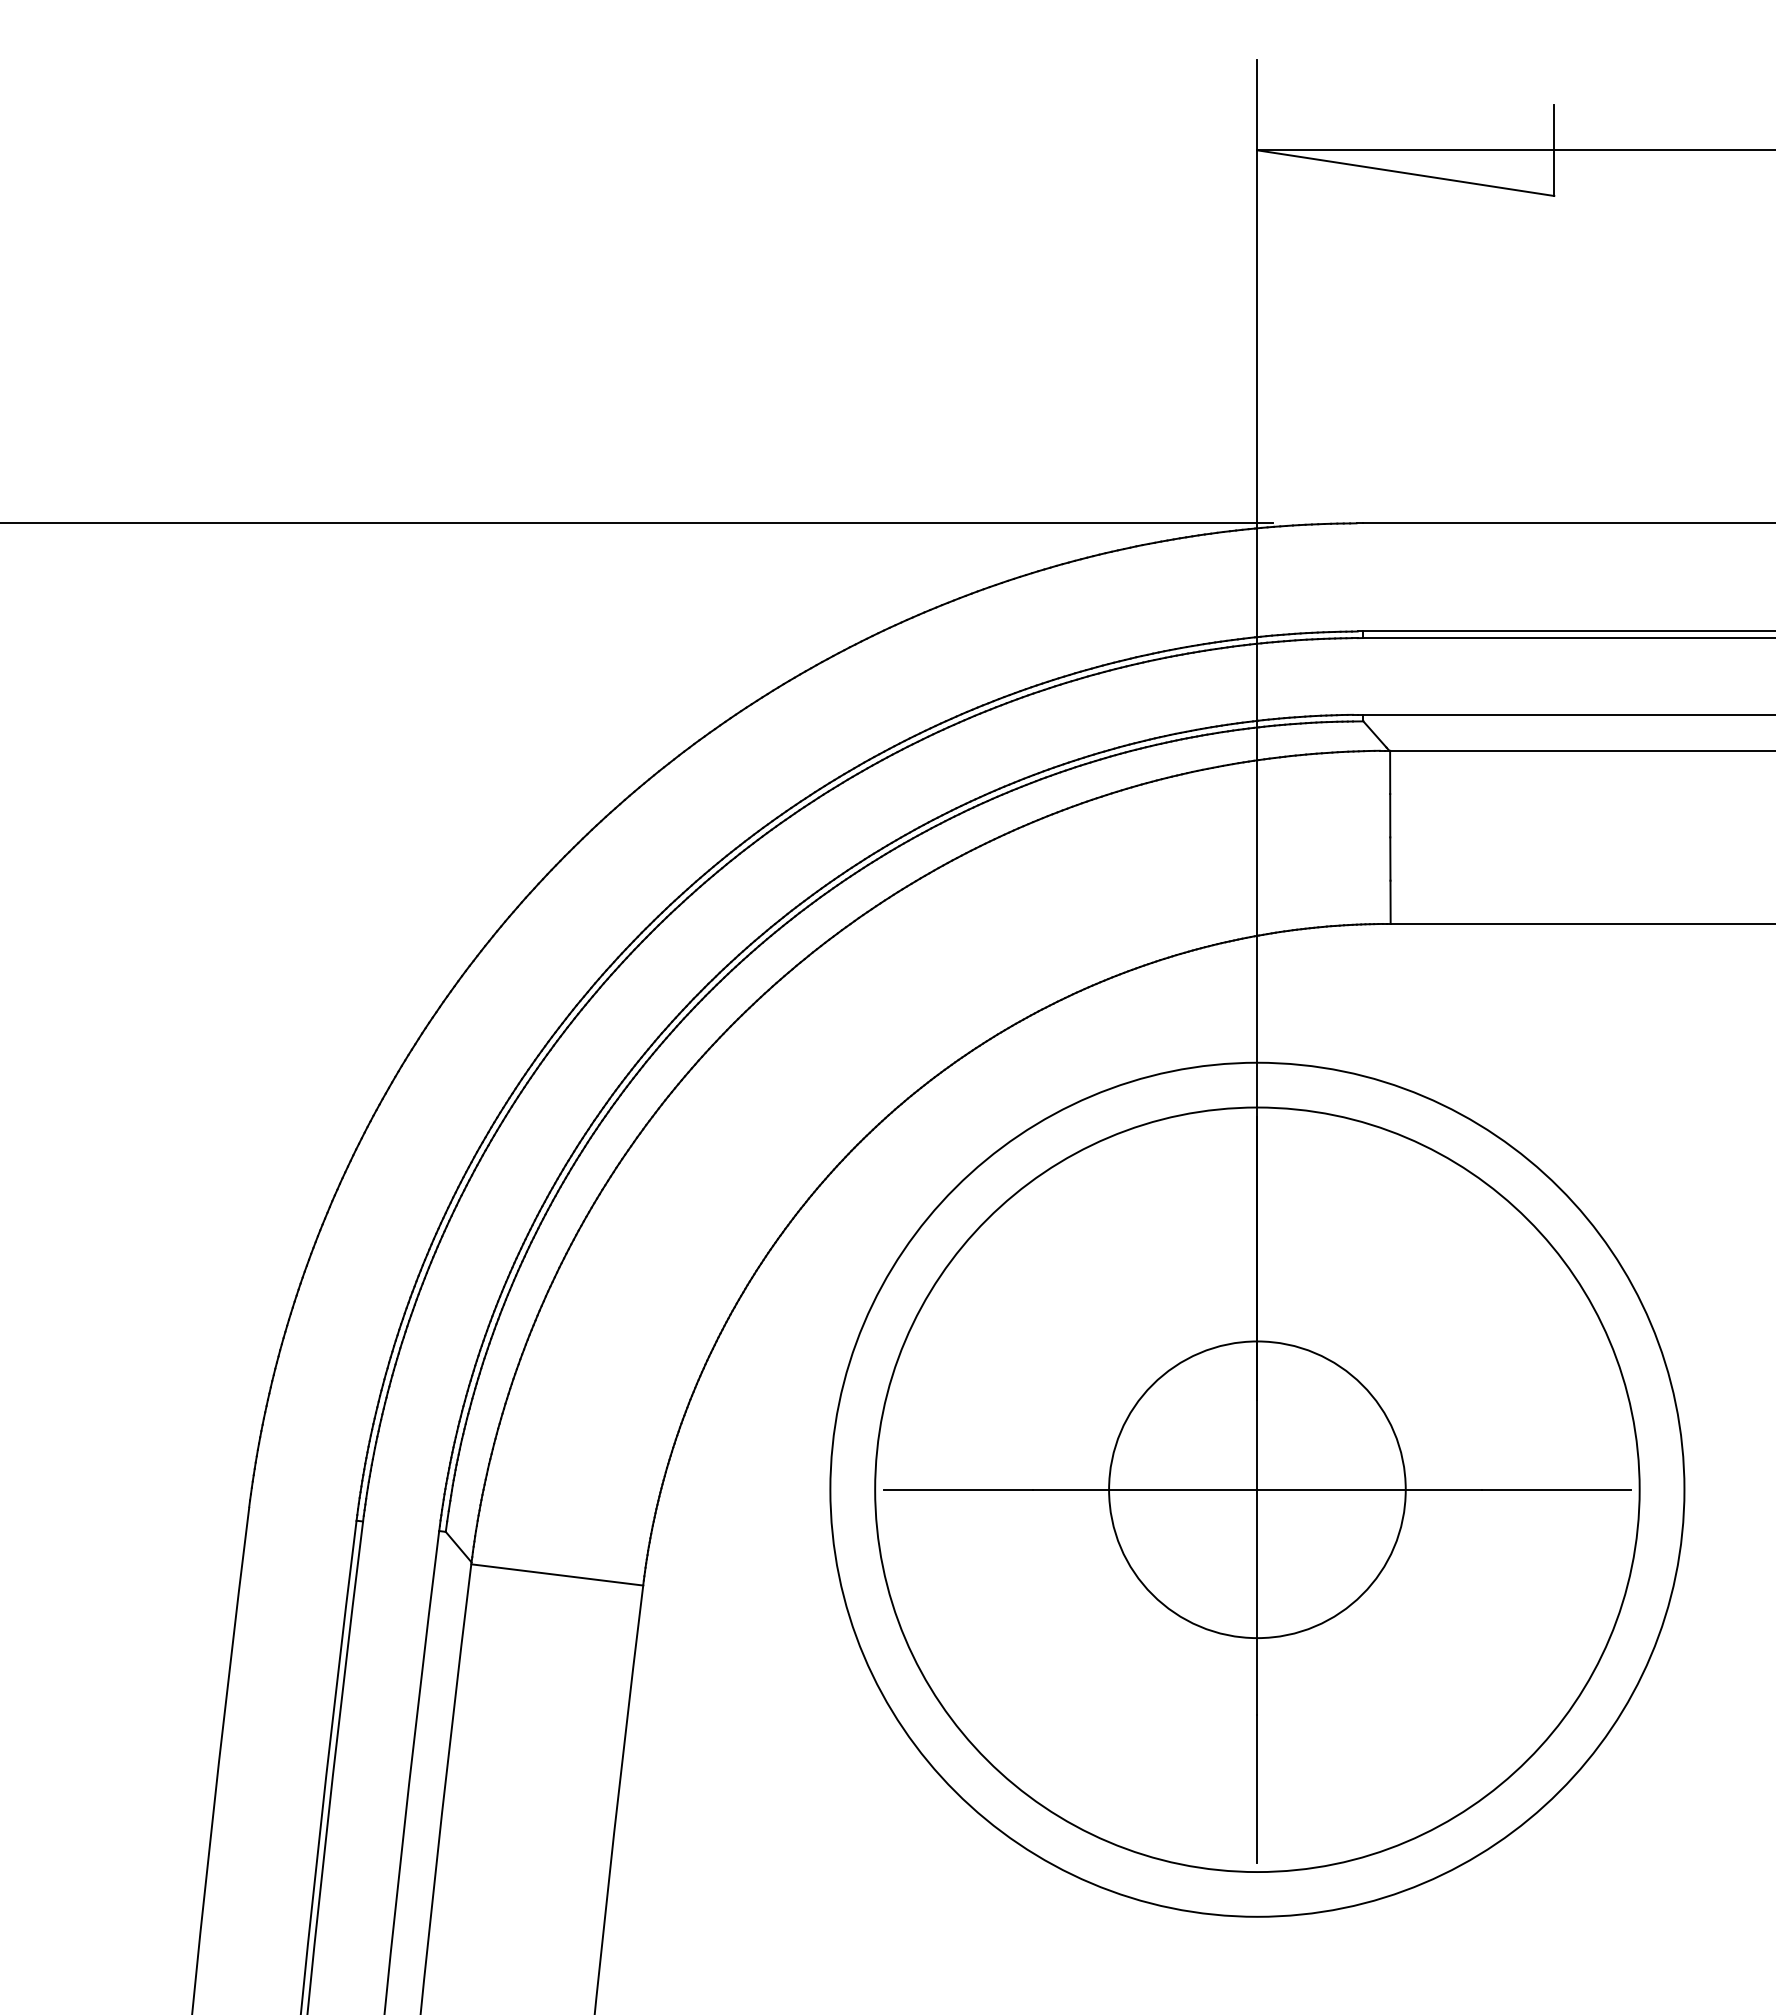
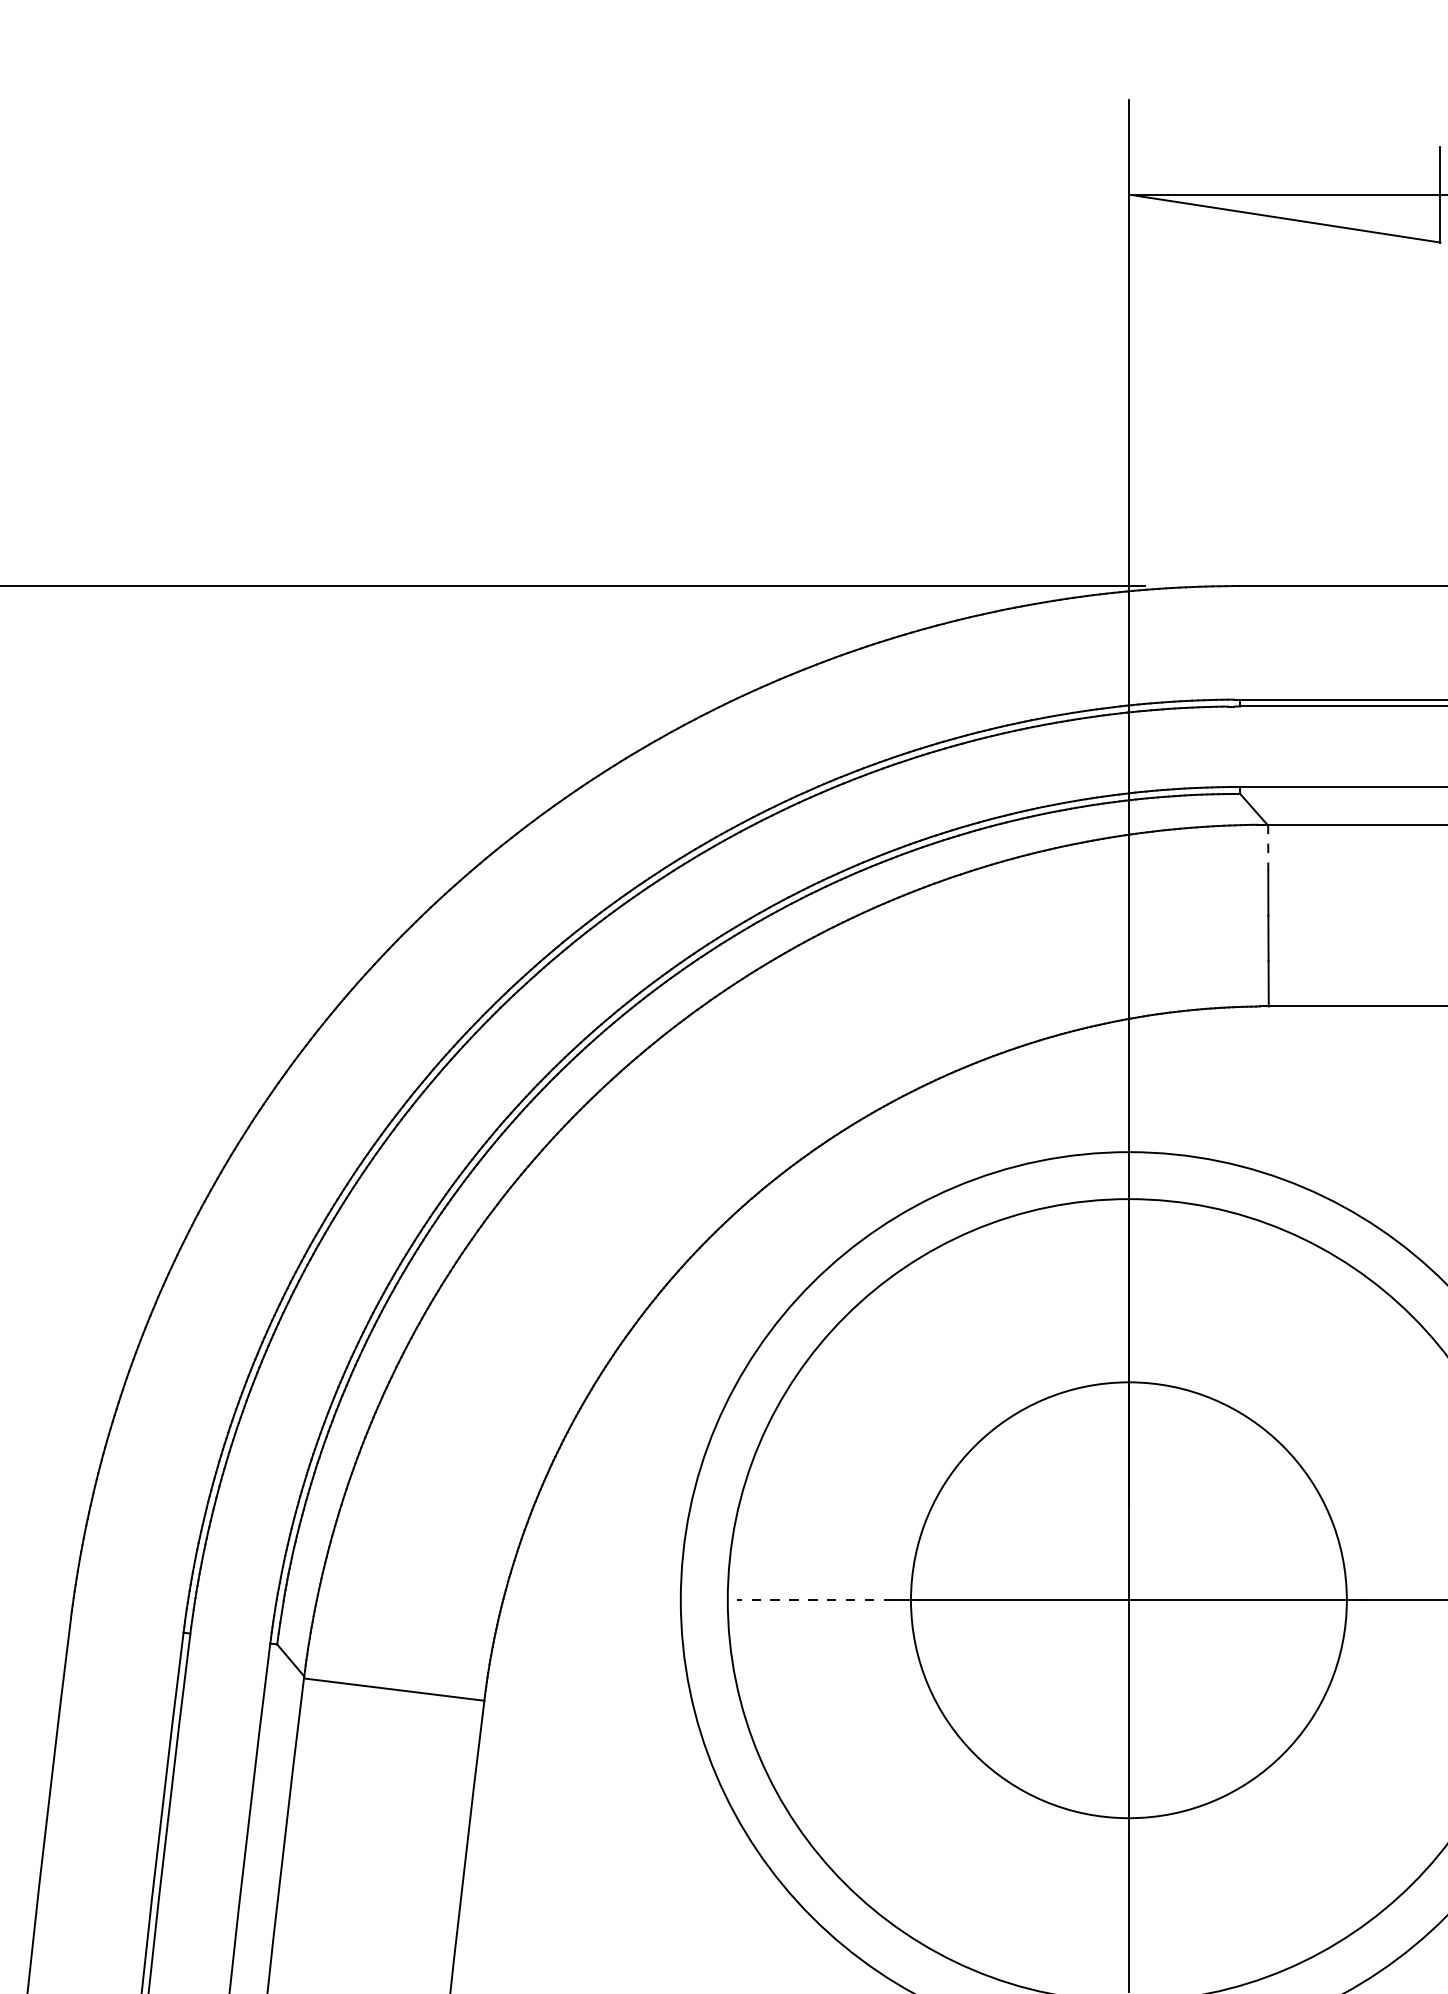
line: (1390, 772) -> (1268, 847), solid -> dashed
line: (958, 1489) -> (815, 1599), solid -> dashed
circle: (1257, 1489) -> (1129, 1599), size x1.4

